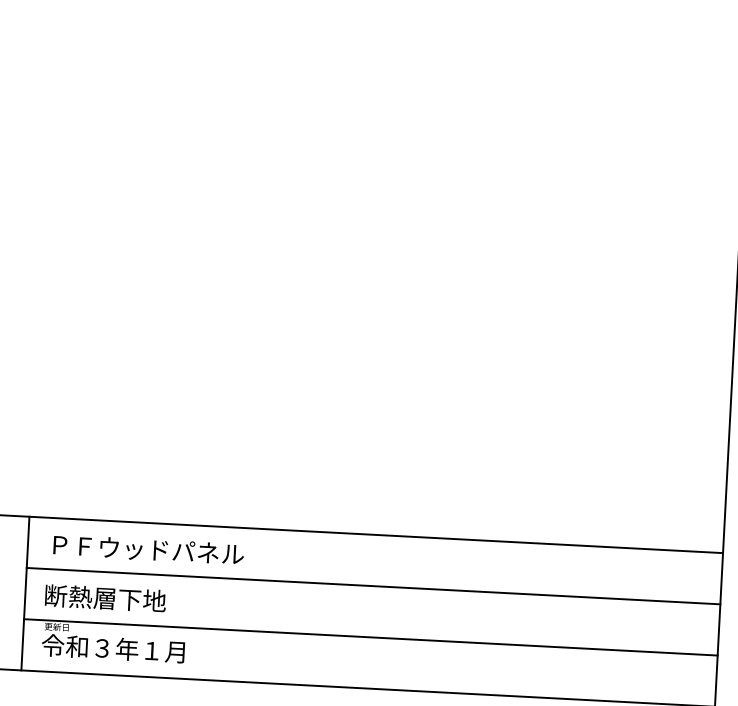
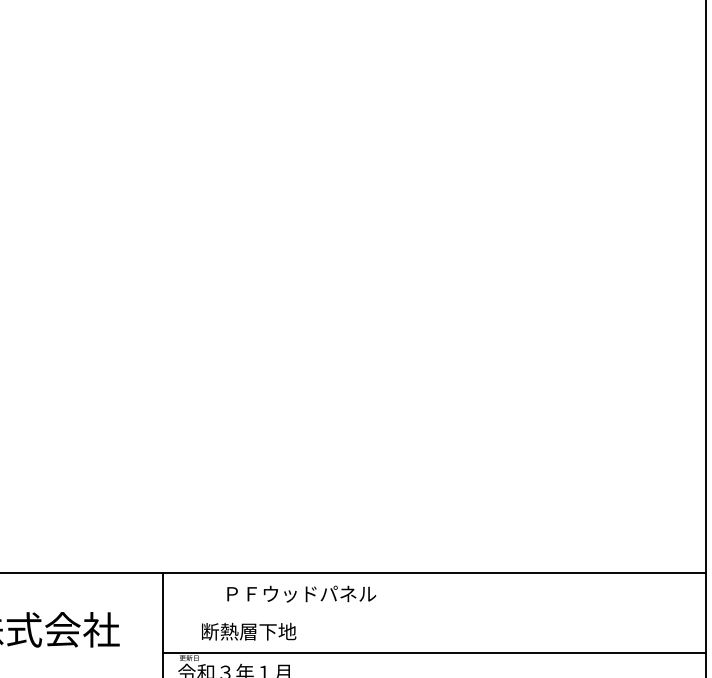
text: (148, 549) -> (301, 593), moved
line: (373, 586) -> (434, 613), removed
text: (106, 598) -> (249, 631), moved

